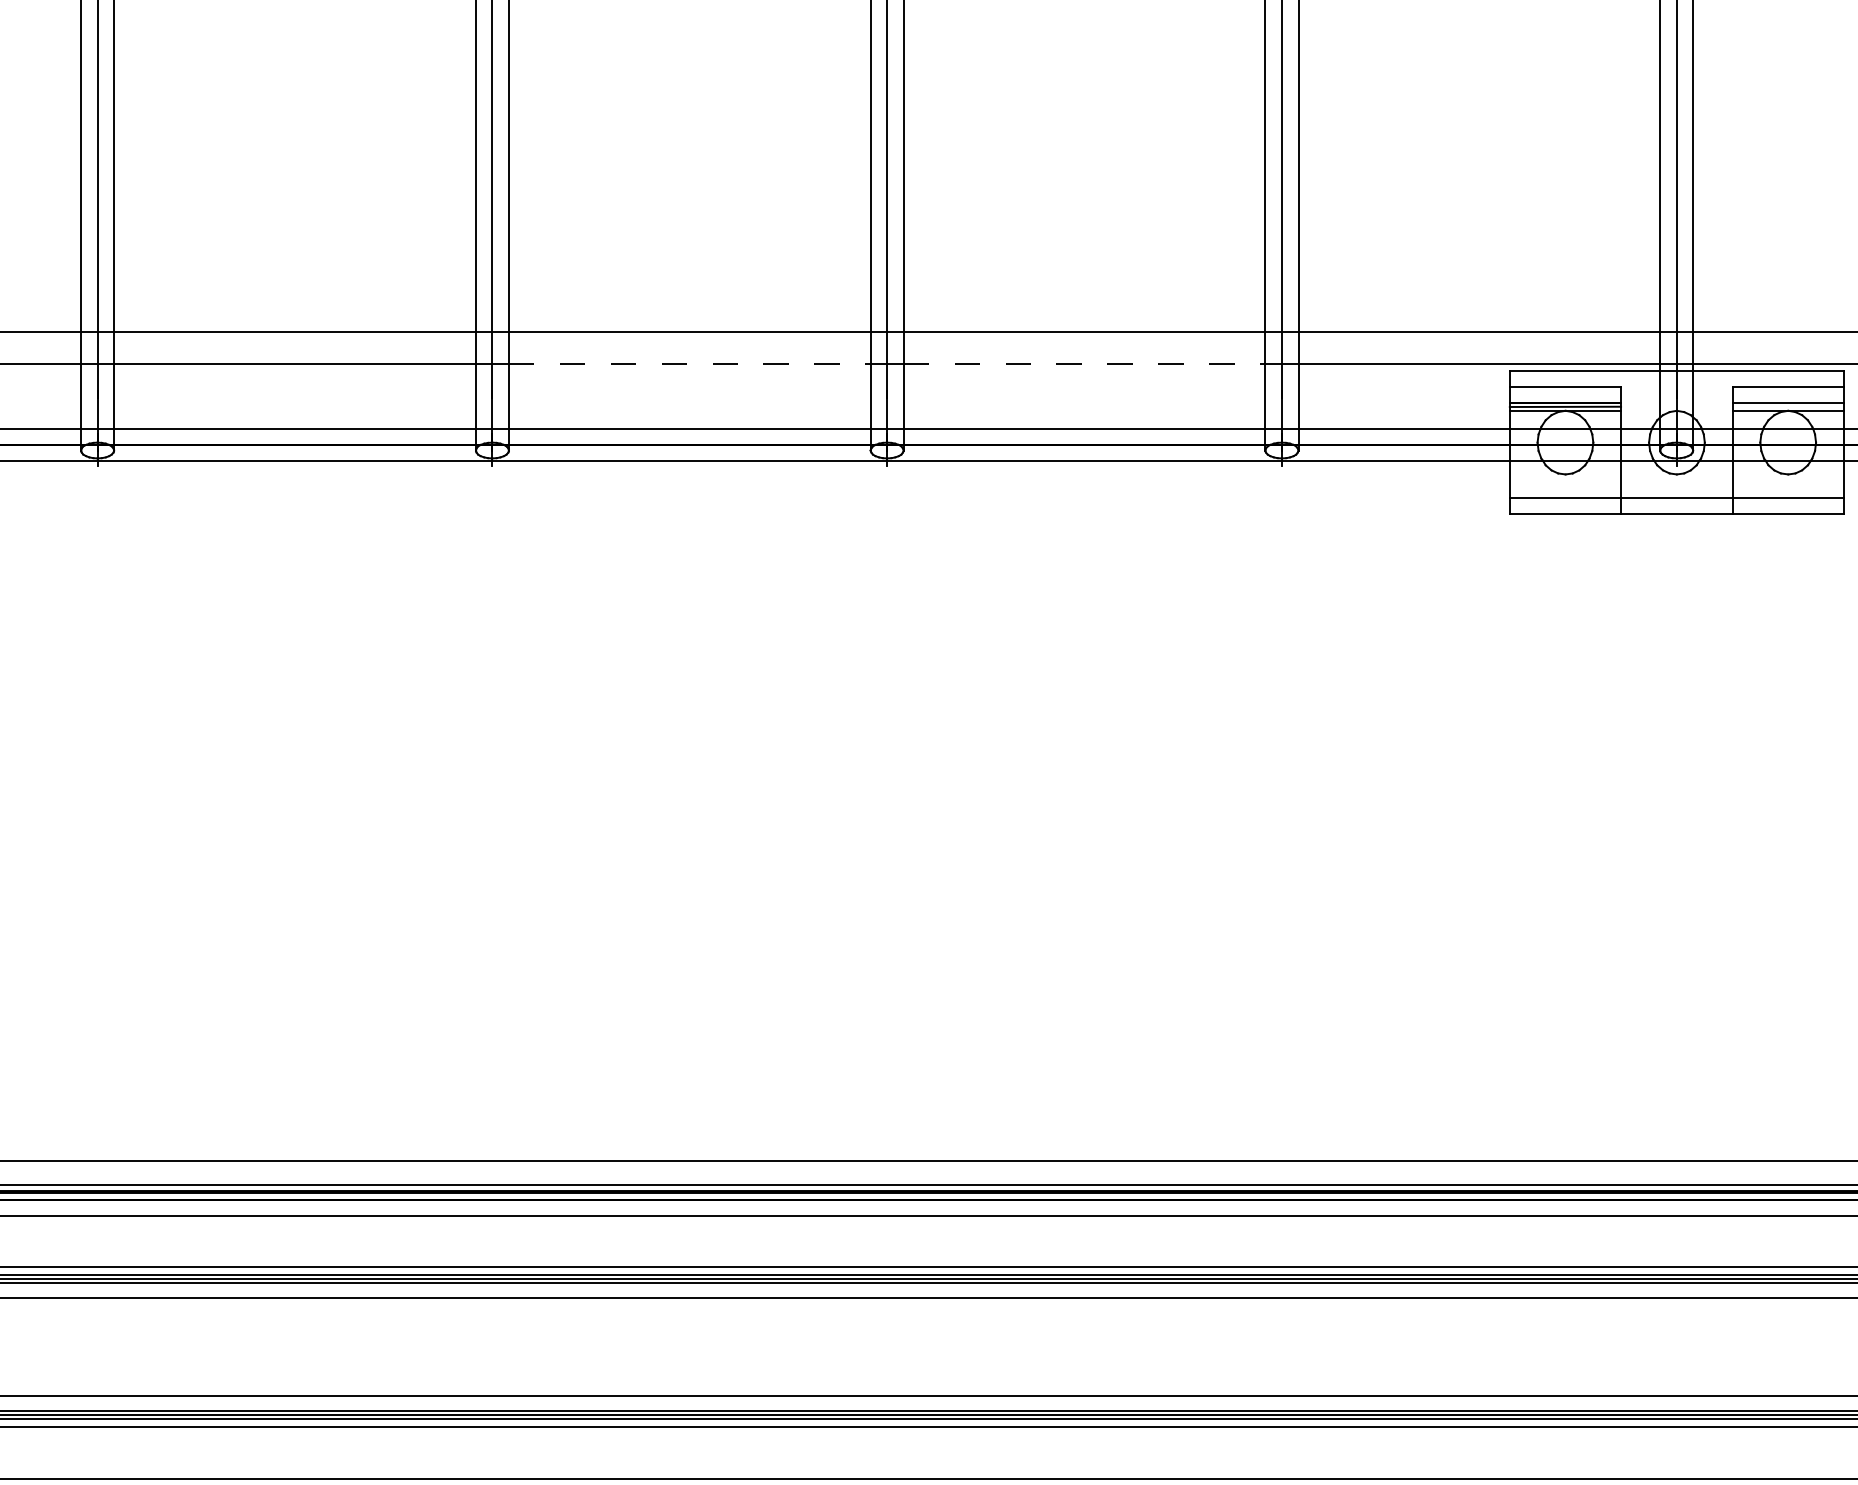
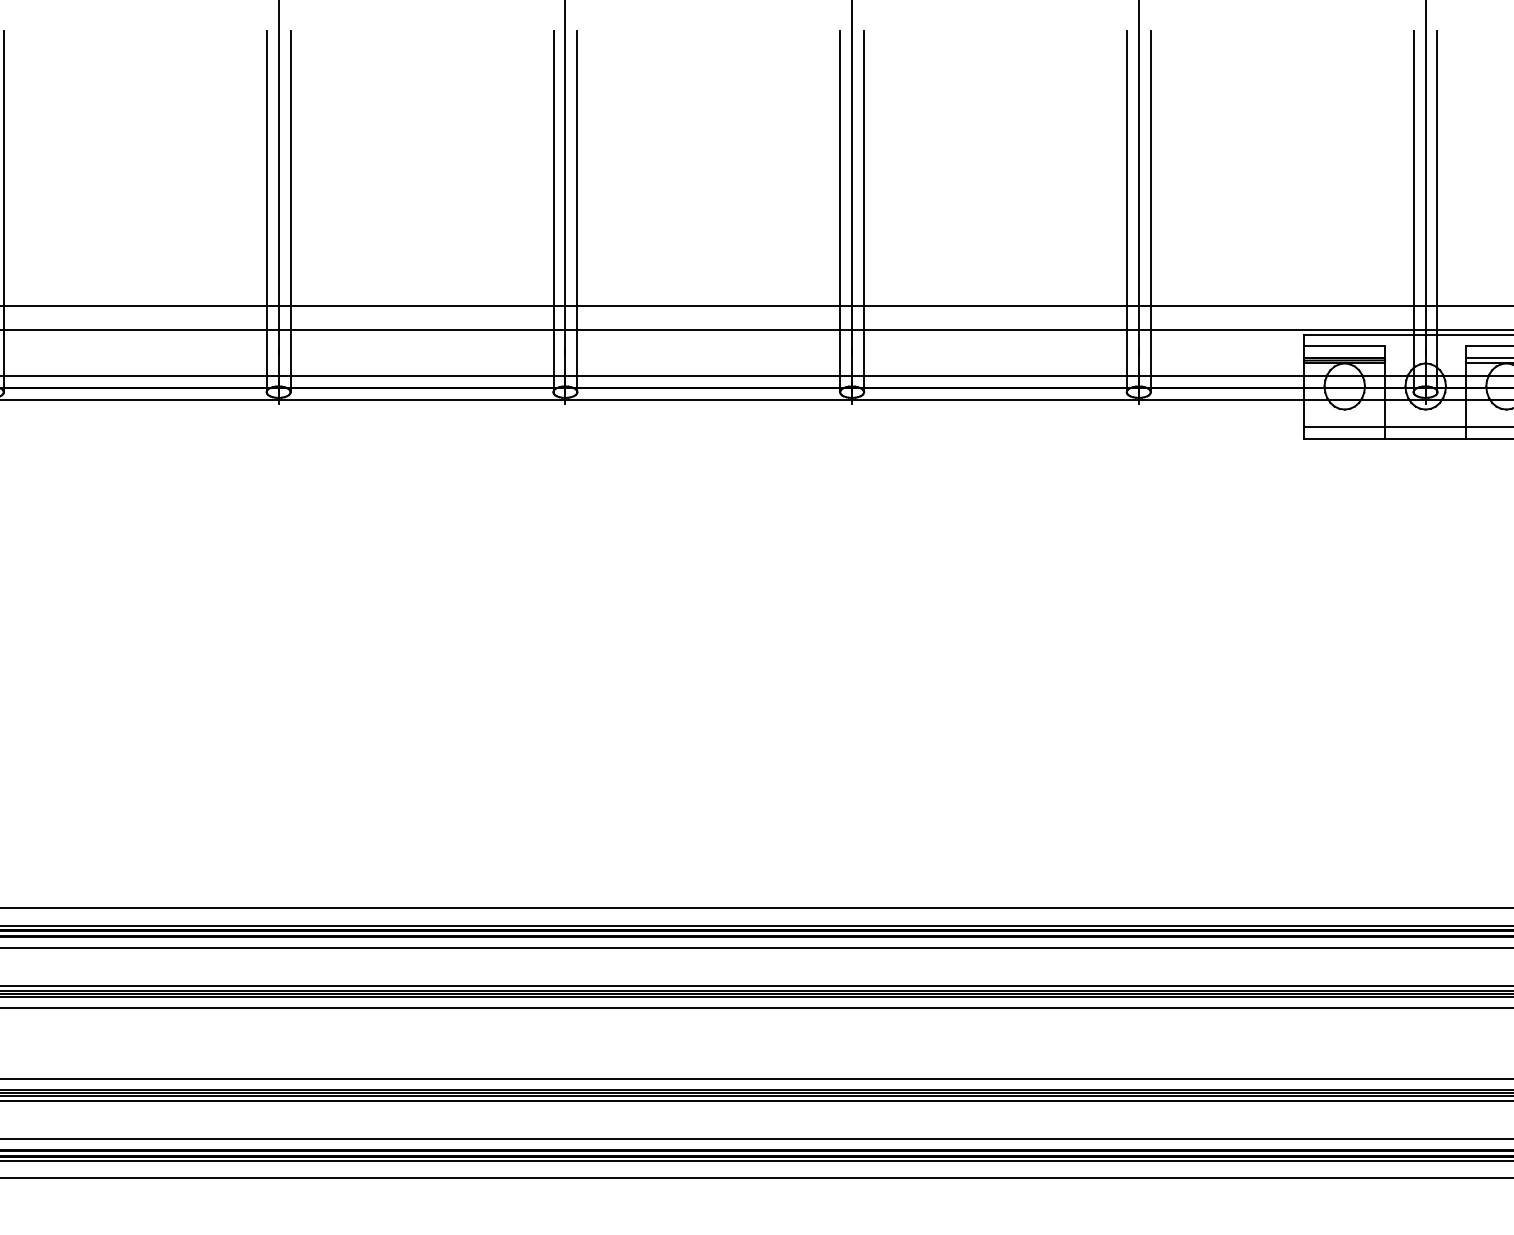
line: (690, 364) -> (709, 329), dashed -> solid
line: (1084, 364) -> (995, 329), dashed -> solid

